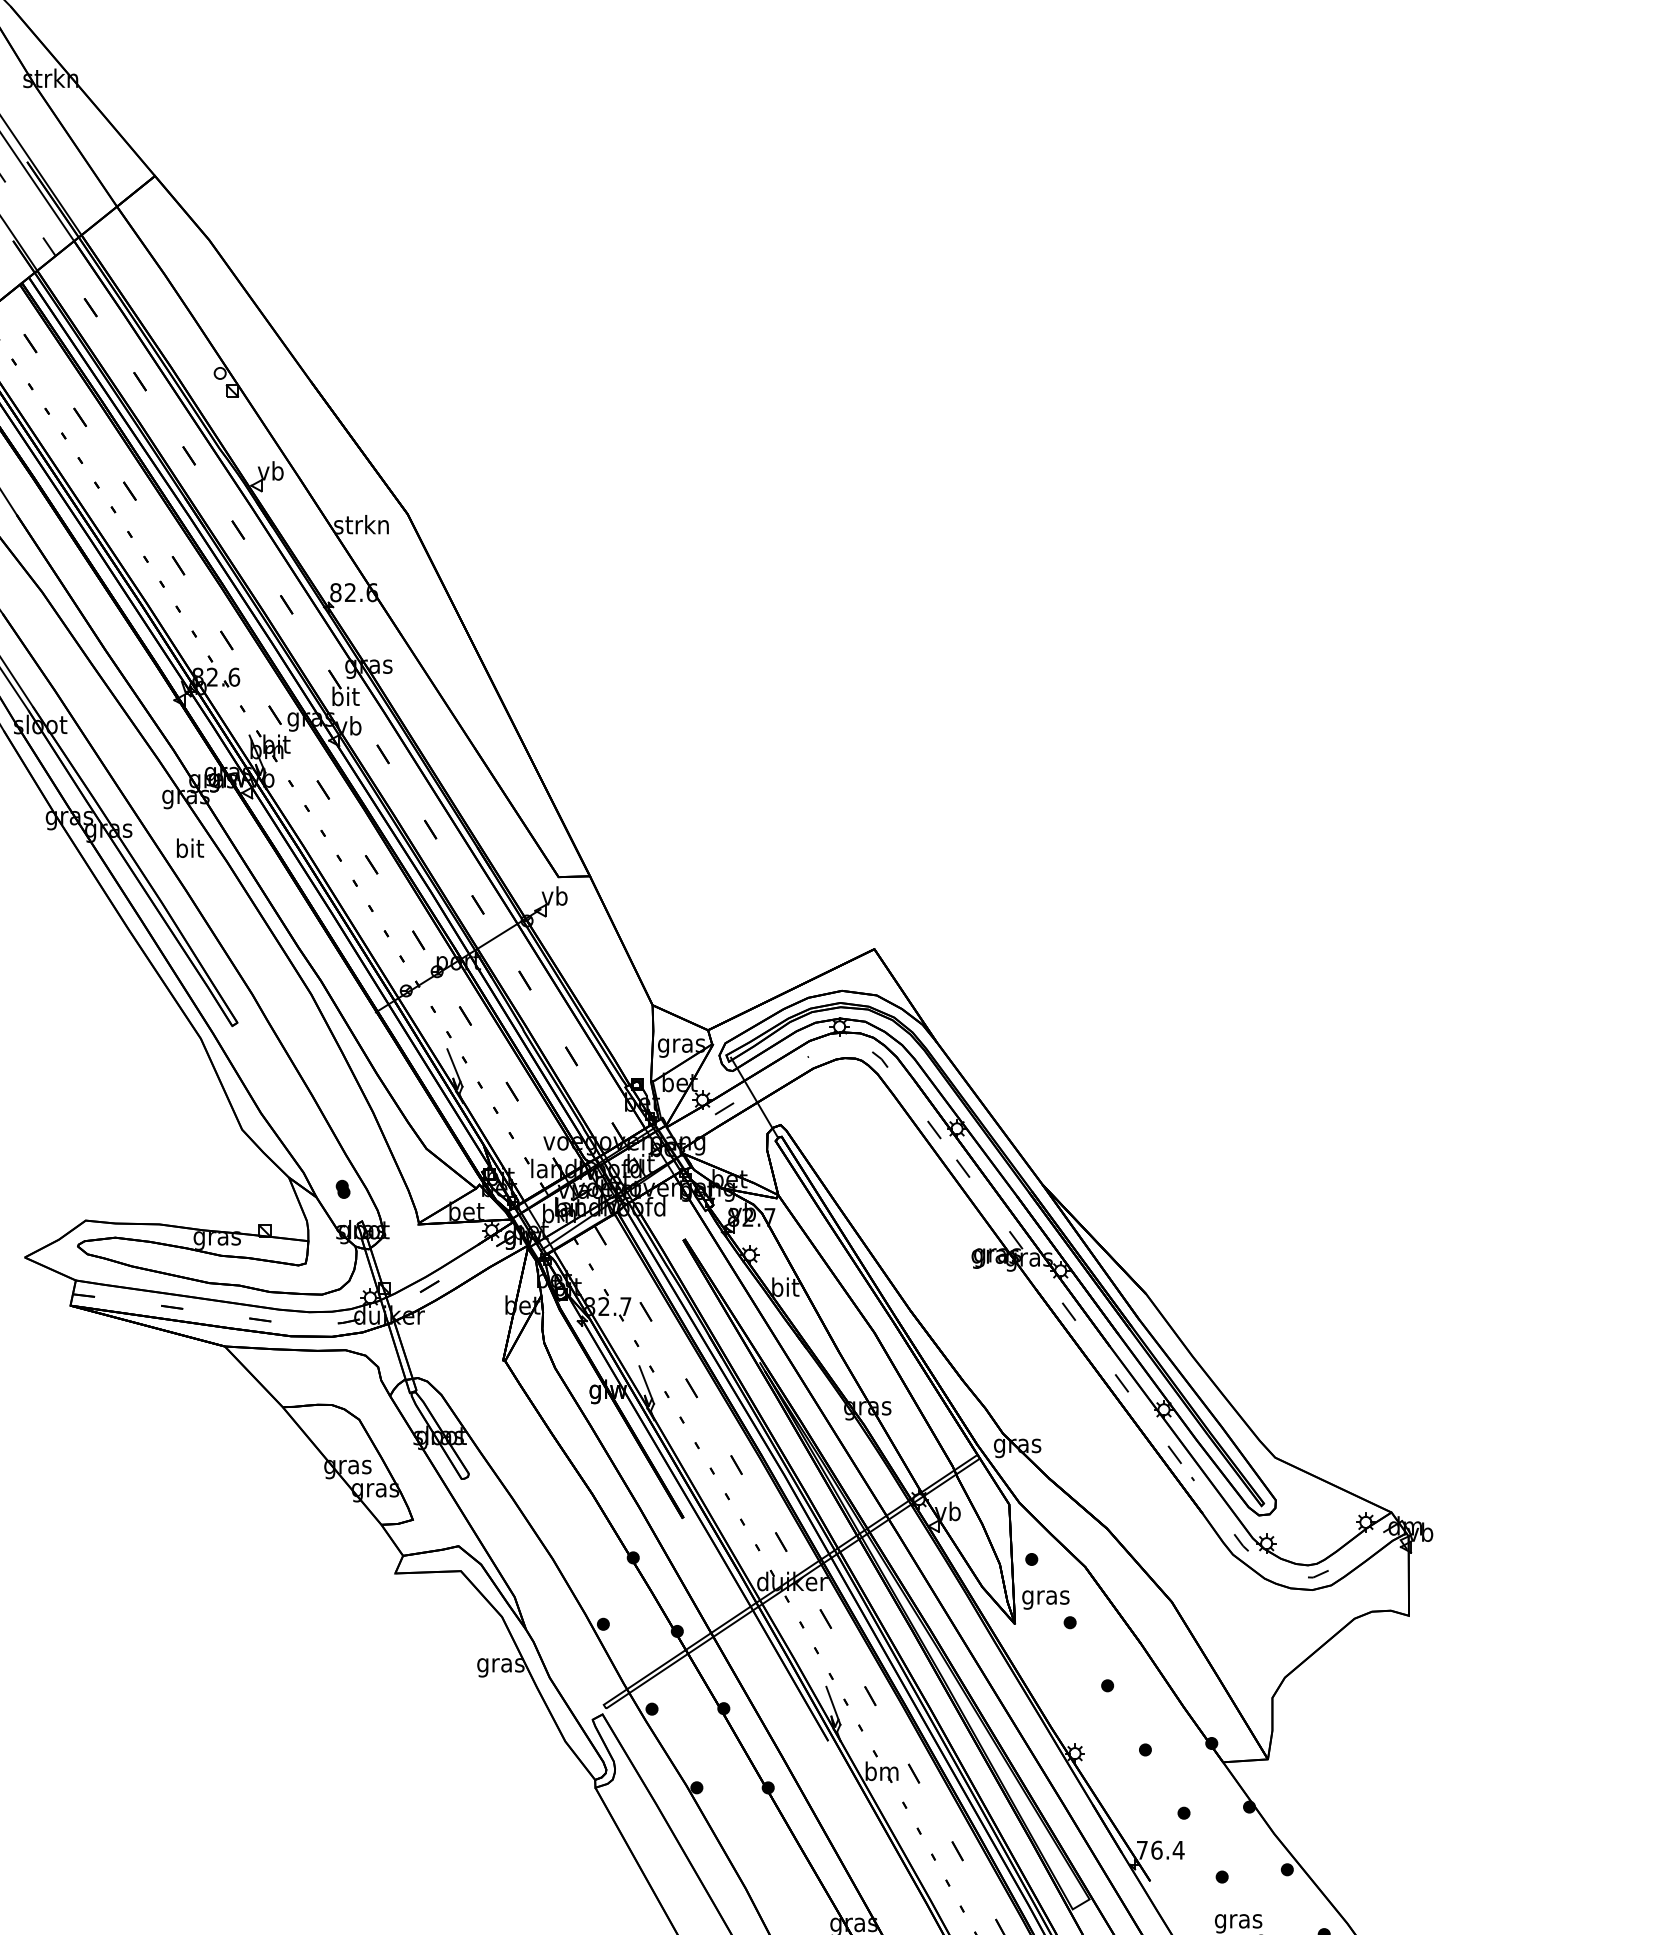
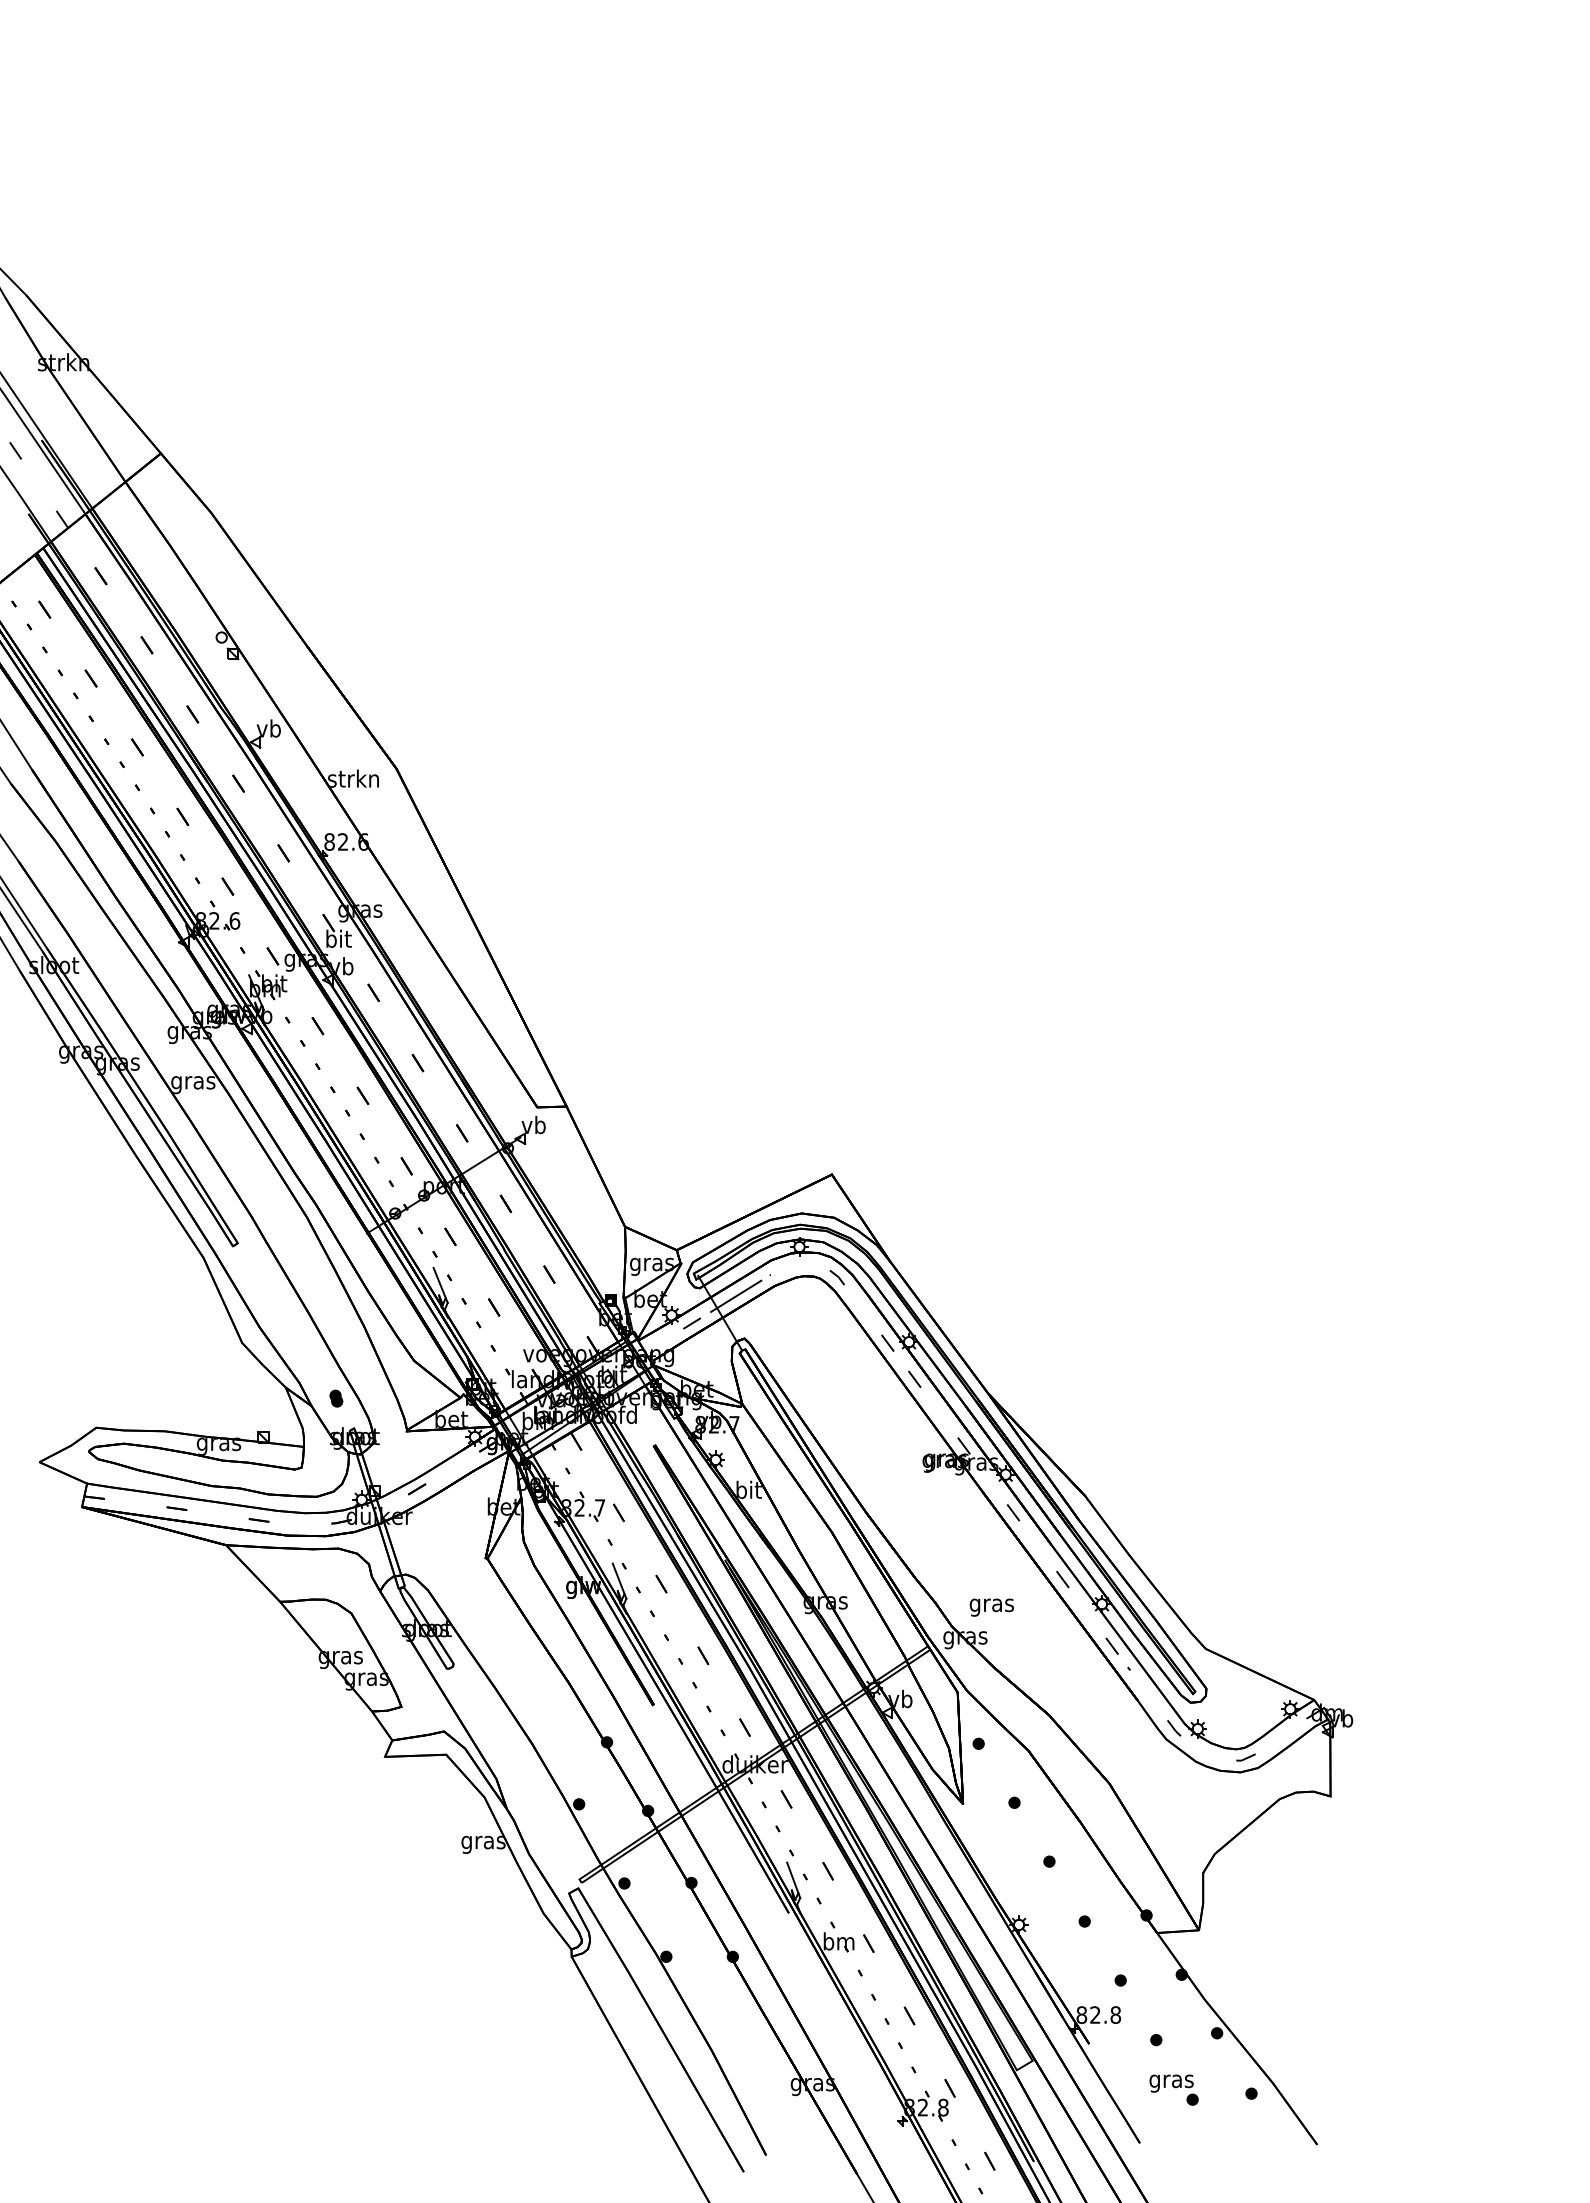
text: (189, 850) -> (193, 1082), bit -> gras
line: (772, 1078) -> (736, 1295), added
text: (1045, 1599) -> (991, 1607), moved
text: (1160, 1849) -> (1098, 2014), 76.4 -> 82.8

